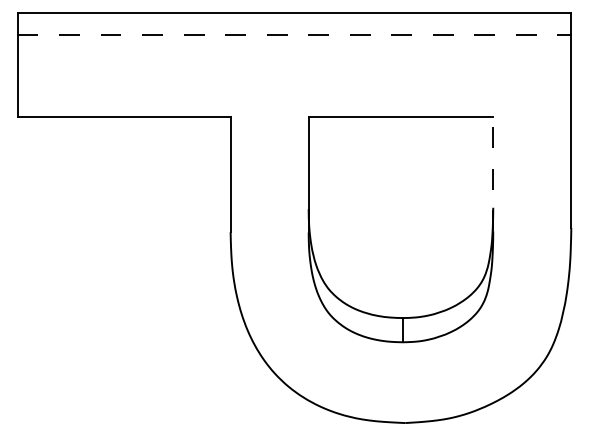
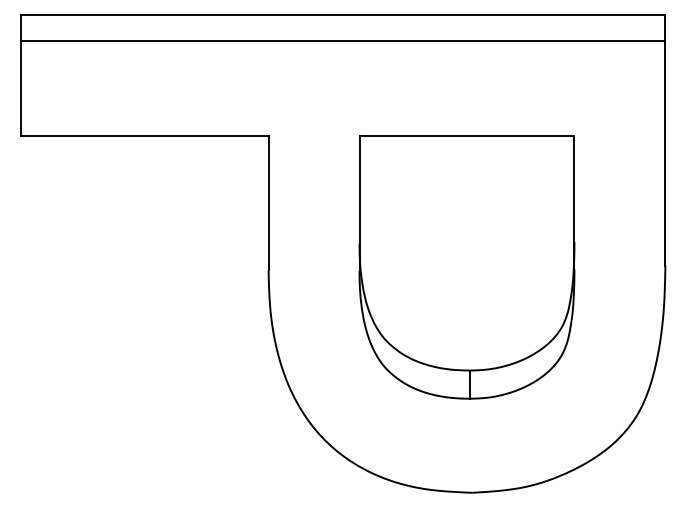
line: (294, 35) -> (343, 41), dashed -> solid
line: (493, 173) -> (574, 202), dashed -> solid

